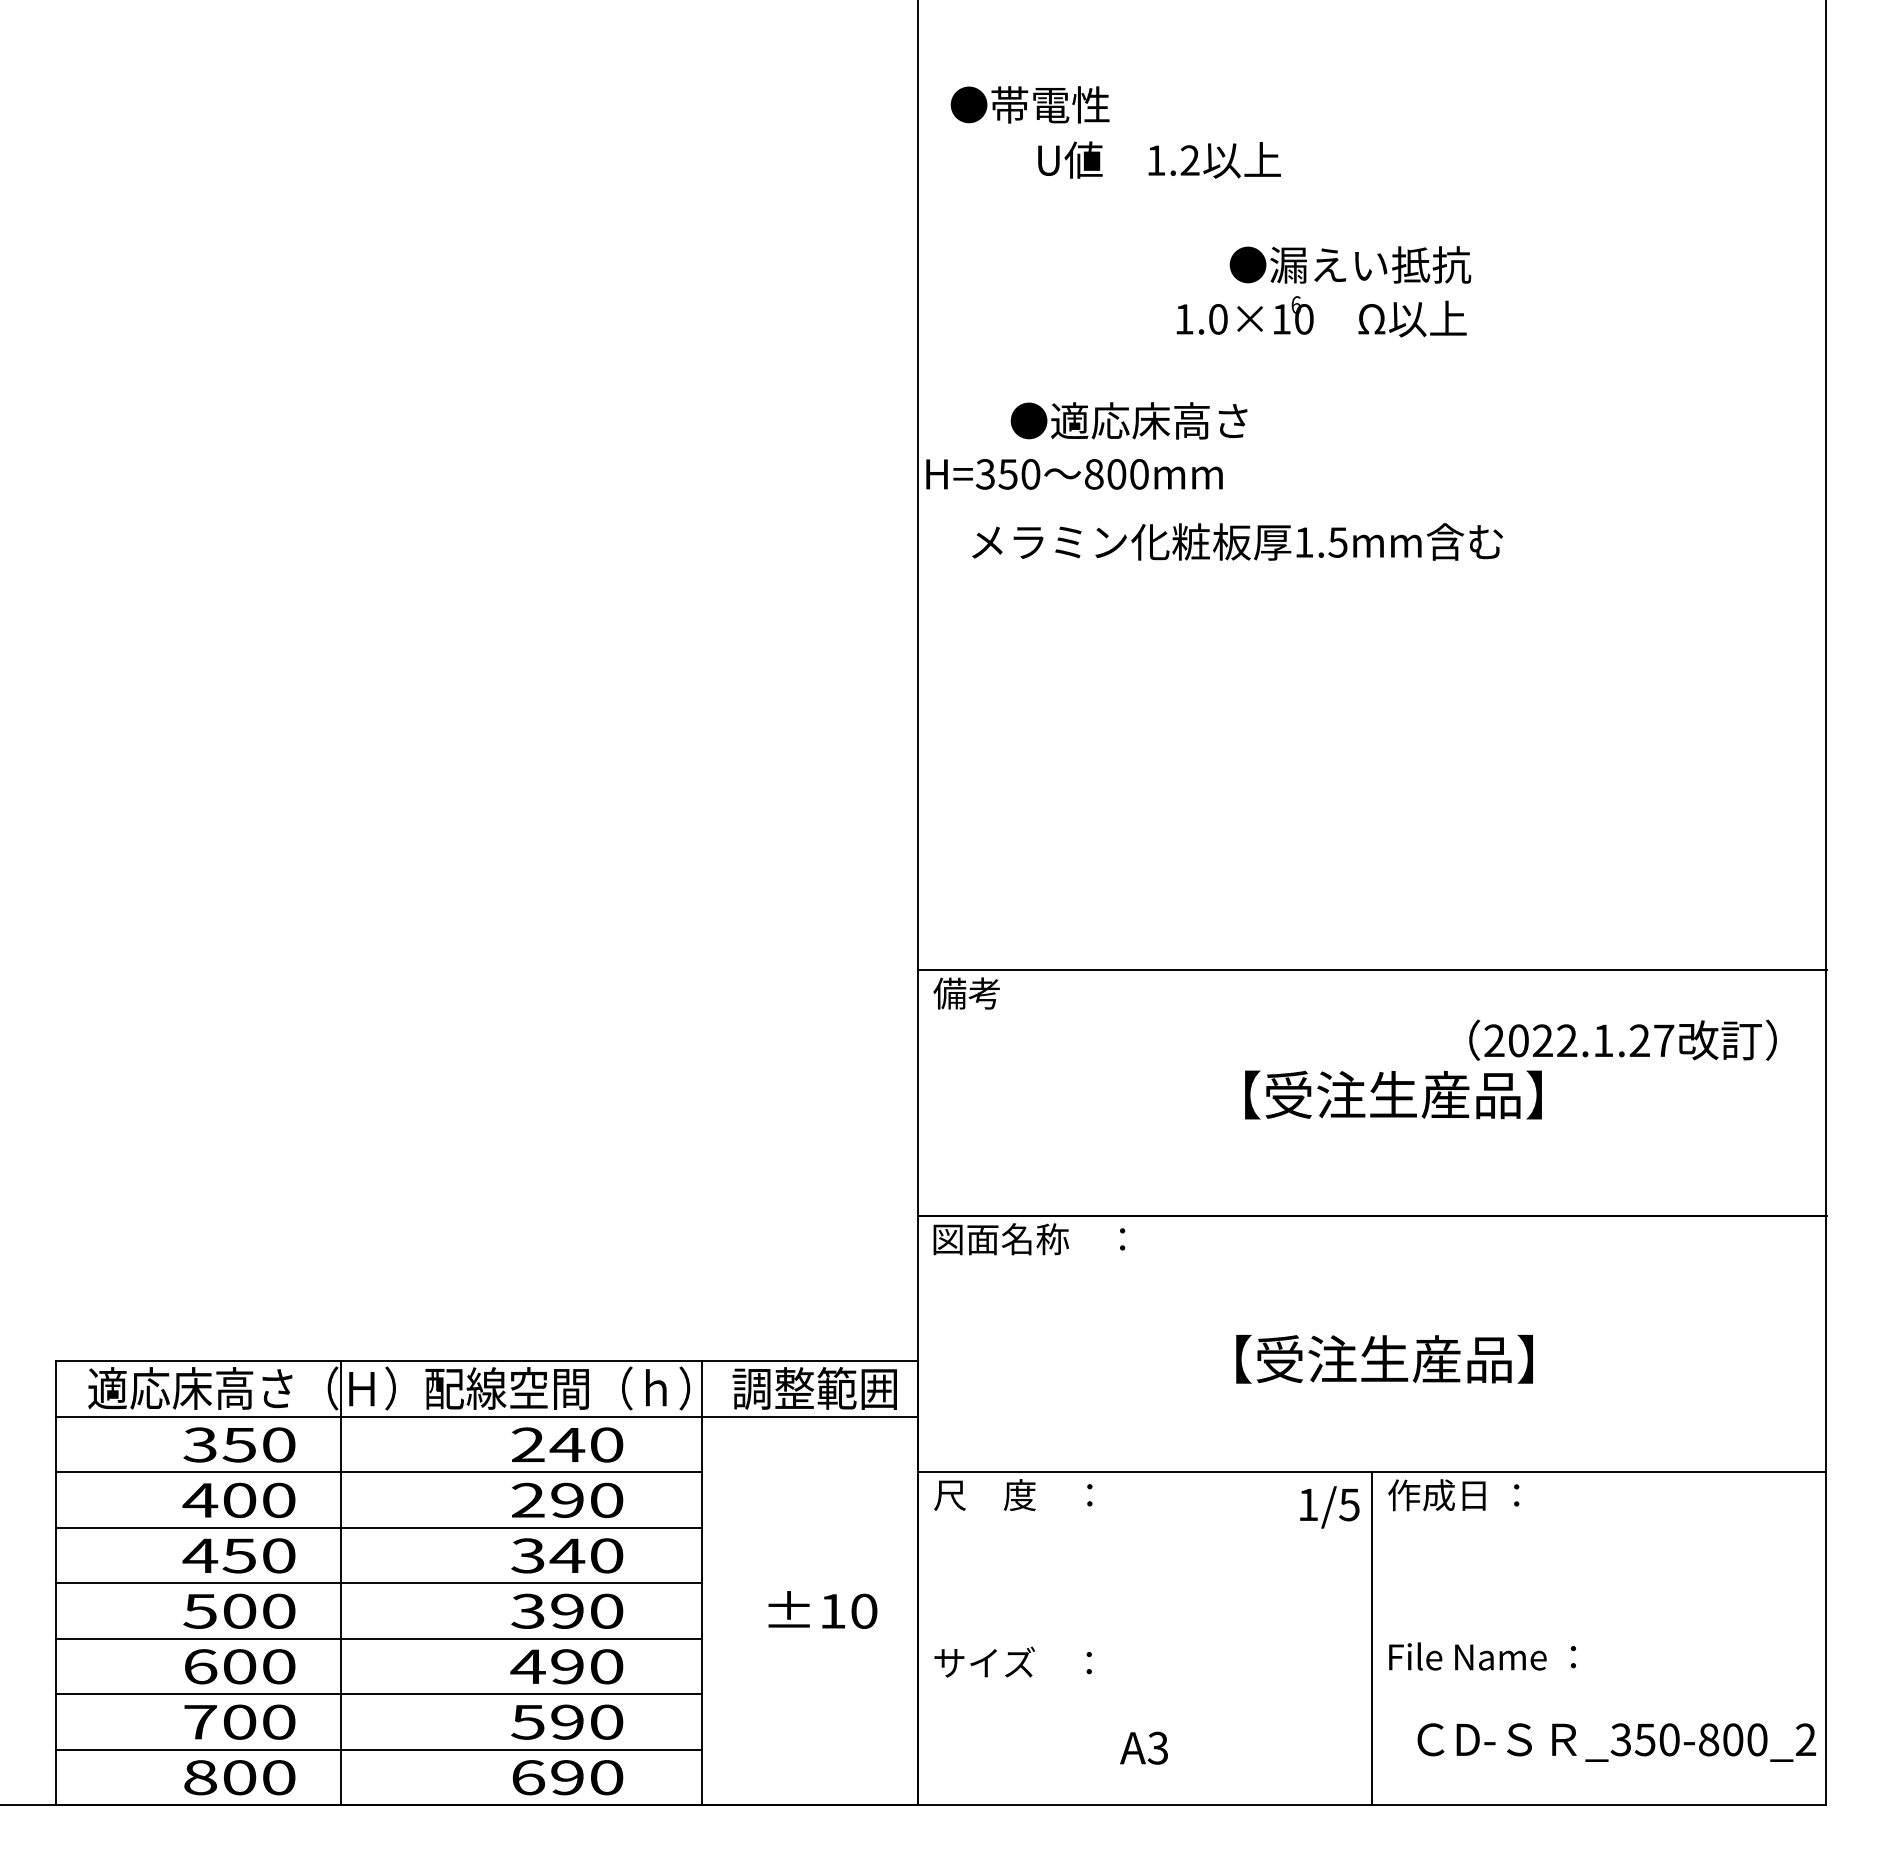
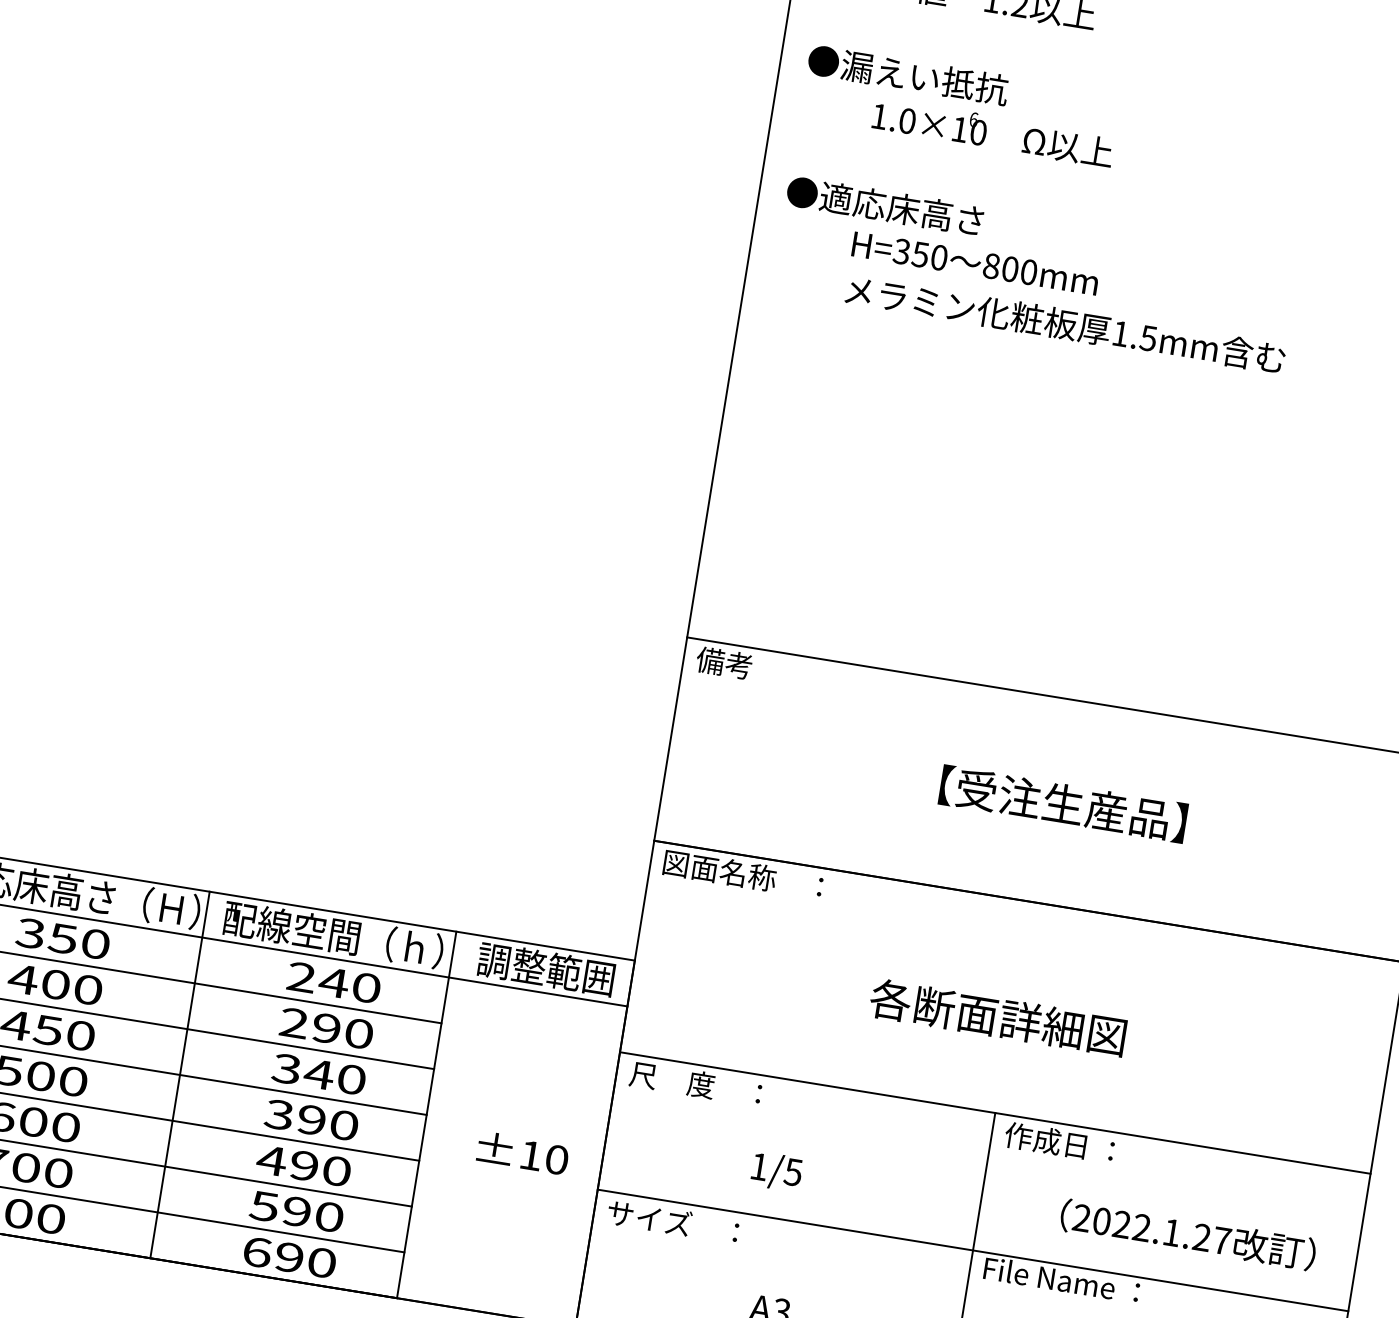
text: (1350, 264) -> (908, 74), moved
text: (1321, 316) -> (993, 132), moved
text: (1128, 420) -> (884, 205), moved
text: (1074, 474) -> (975, 263), moved
text: (1237, 541) -> (1065, 324), moved
text: (1622, 1039) -> (1187, 1234), moved
text: (1367, 1358) -> (1006, 1018), 【受注生産品】 -> 各断面詳細図
text: (1329, 1507) -> (776, 1171), moved
line: (341, 1583) -> (180, 1075), moved
line: (1372, 1638) -> (973, 1250), added

